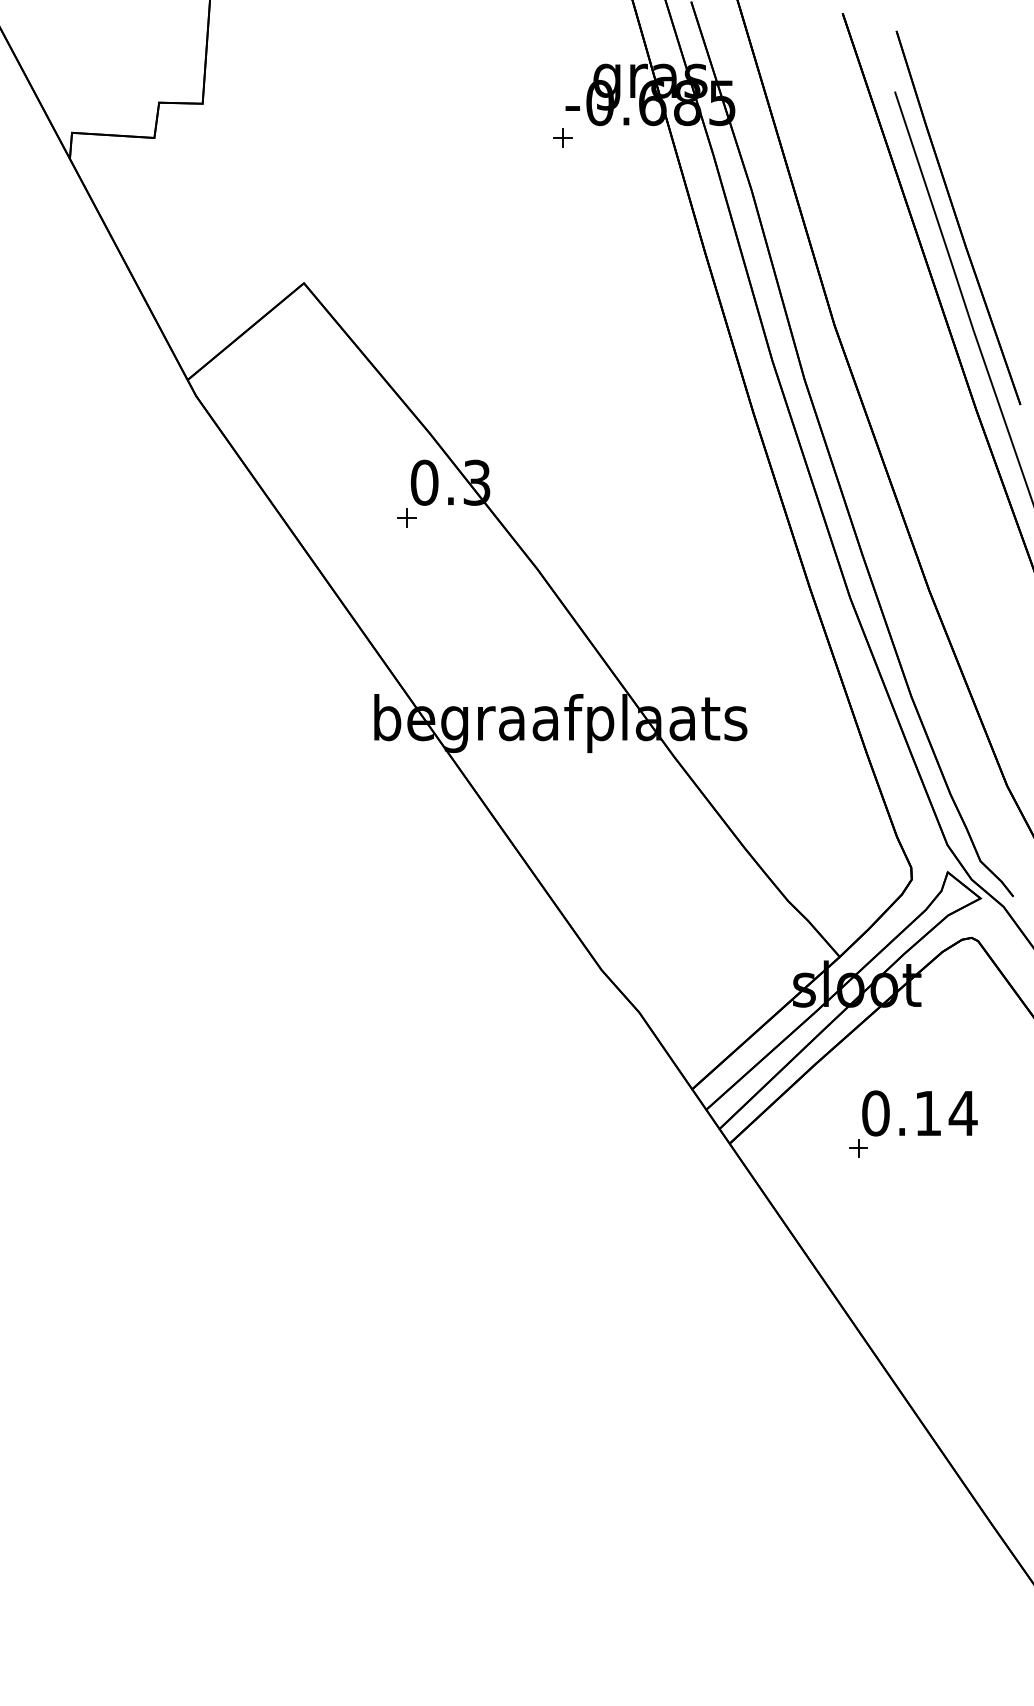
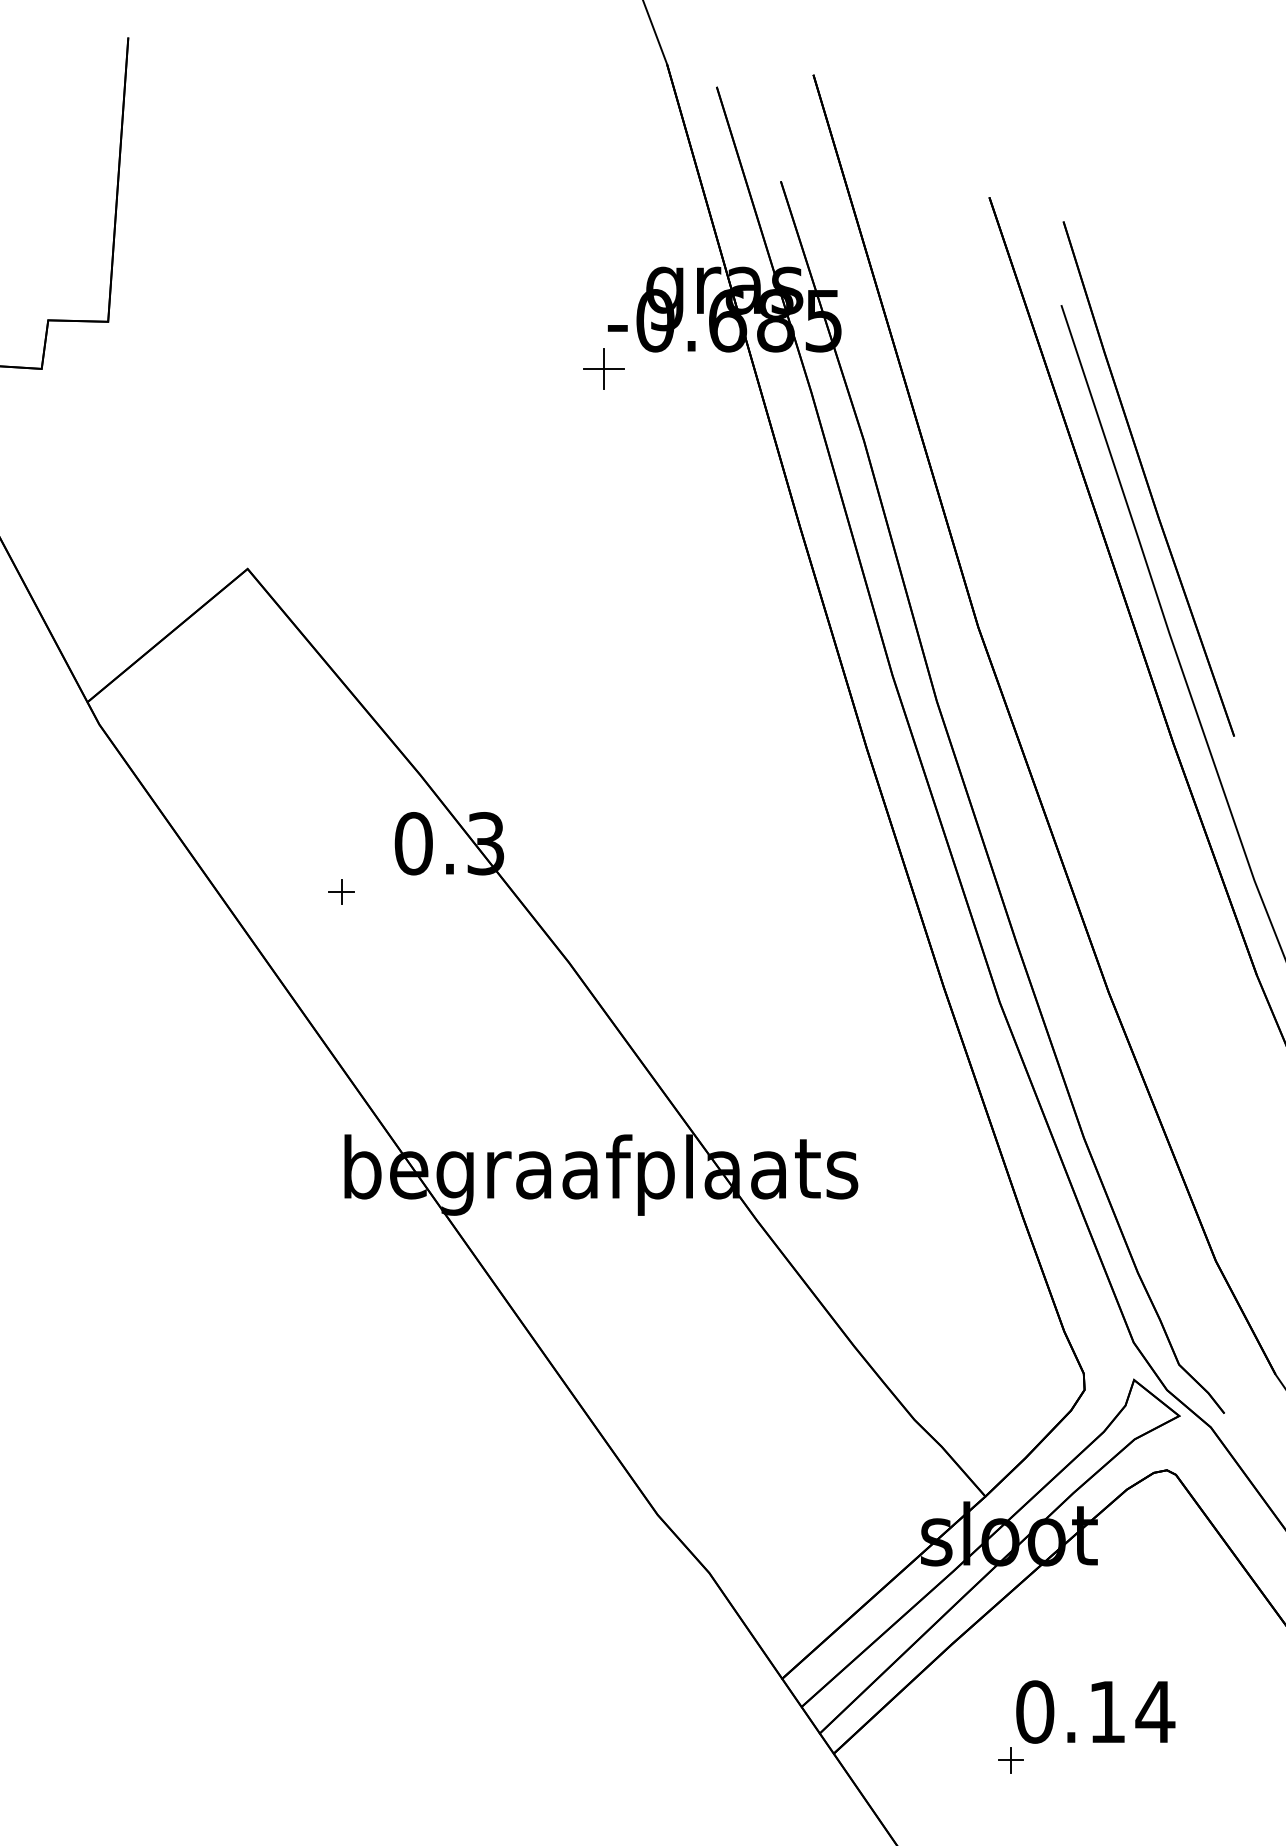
part: (562, 137) -> (603, 368), size x1.6
part: (406, 517) -> (340, 891), moved

